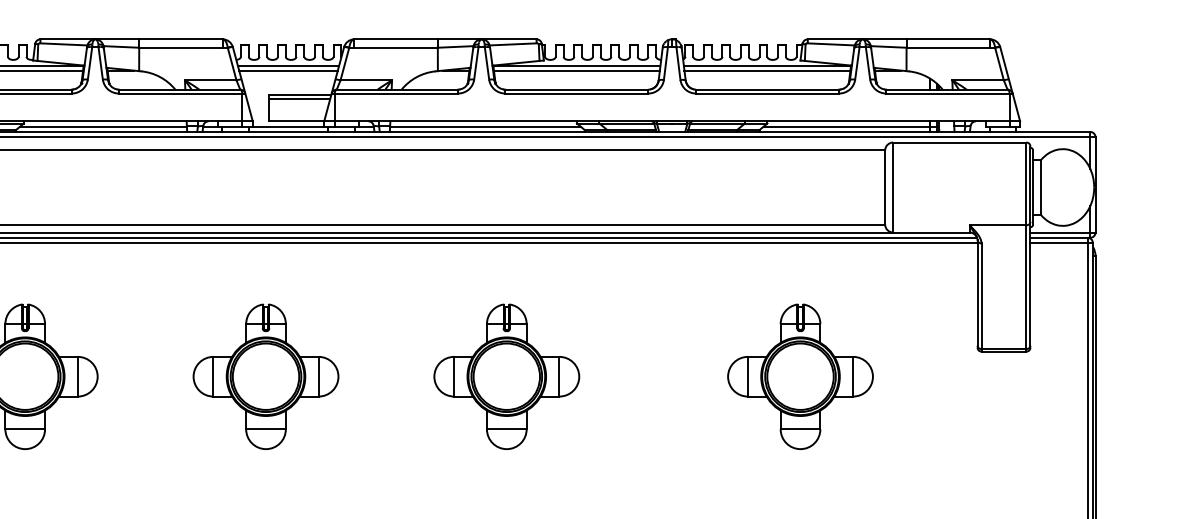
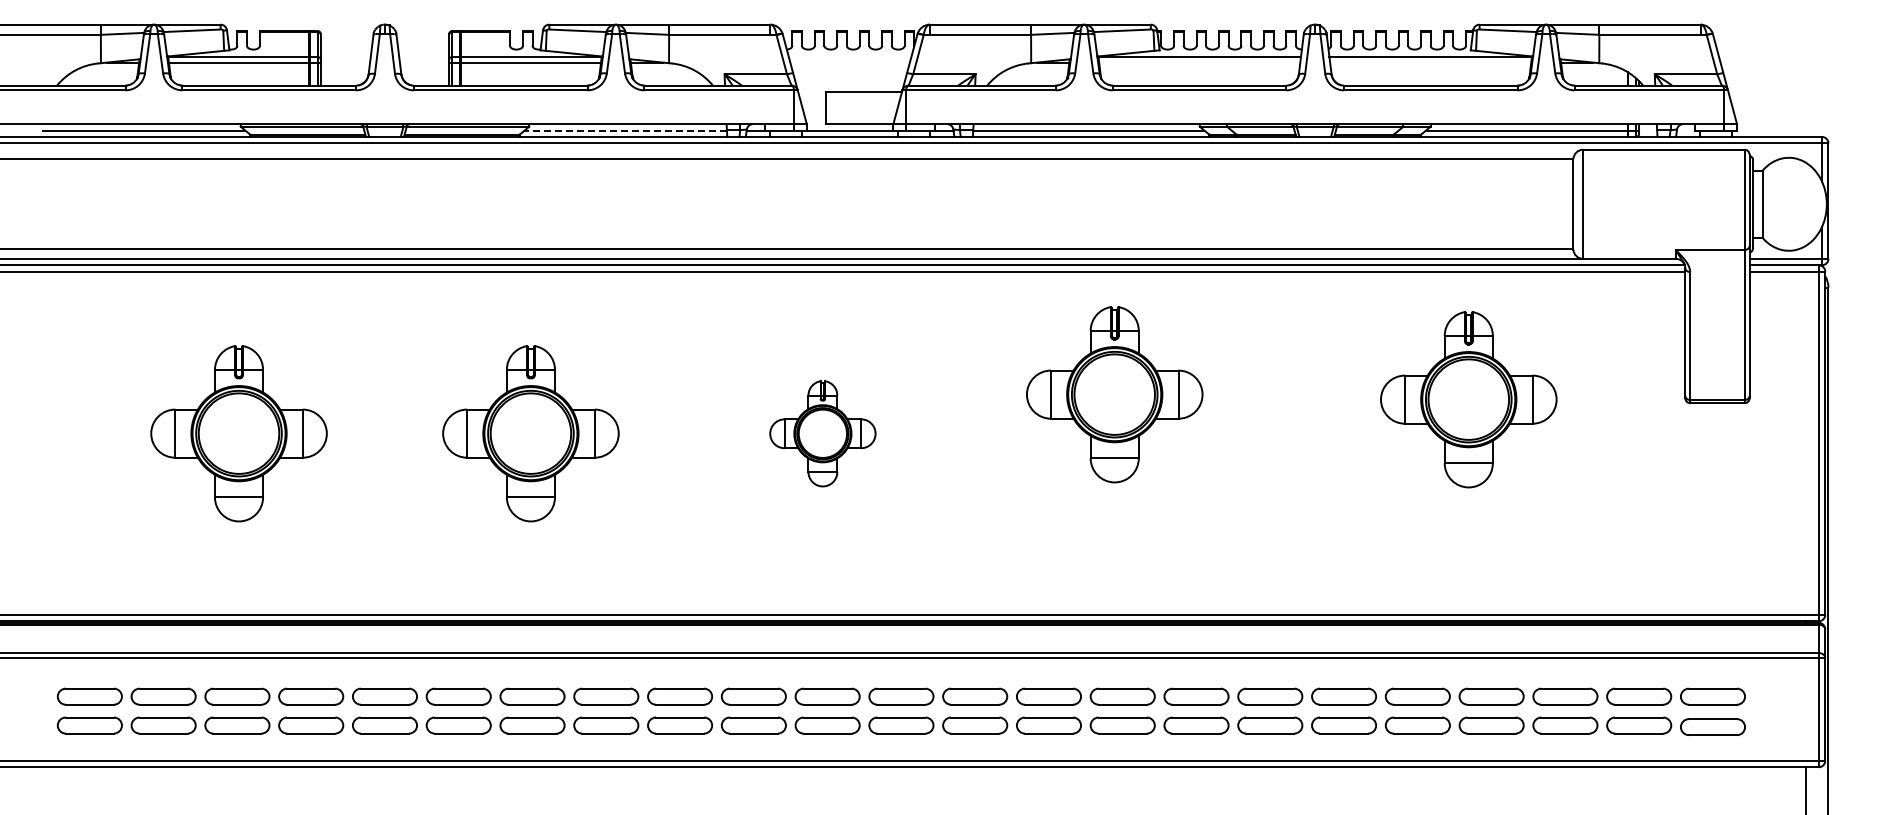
line: (288, 66) -> (849, 57), removed
line: (288, 70) -> (849, 62), removed
line: (576, 70) -> (1199, 62), removed
line: (767, 70) -> (1430, 62), removed
line: (299, 98) -> (863, 96), removed
line: (103, 126) -> (625, 130), solid -> dashed
part: (265, 376) -> (822, 433), size x0.6
part: (506, 376) -> (1114, 394), moved
part: (800, 376) -> (1468, 399), moved

